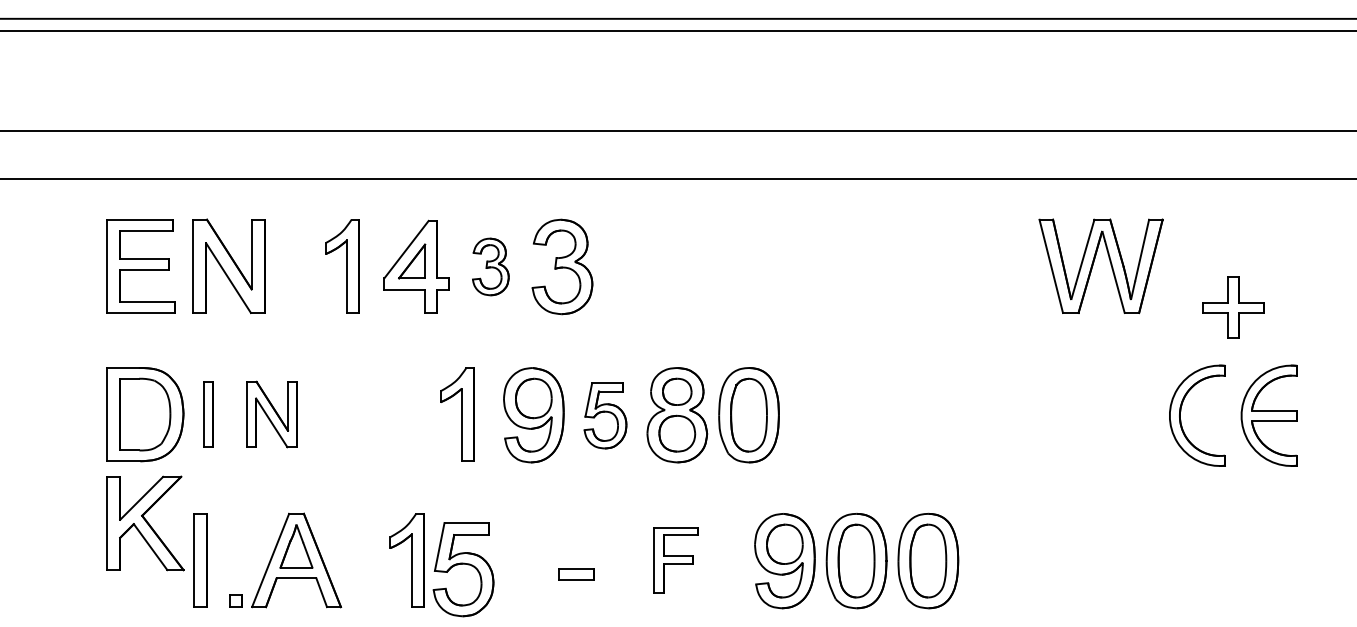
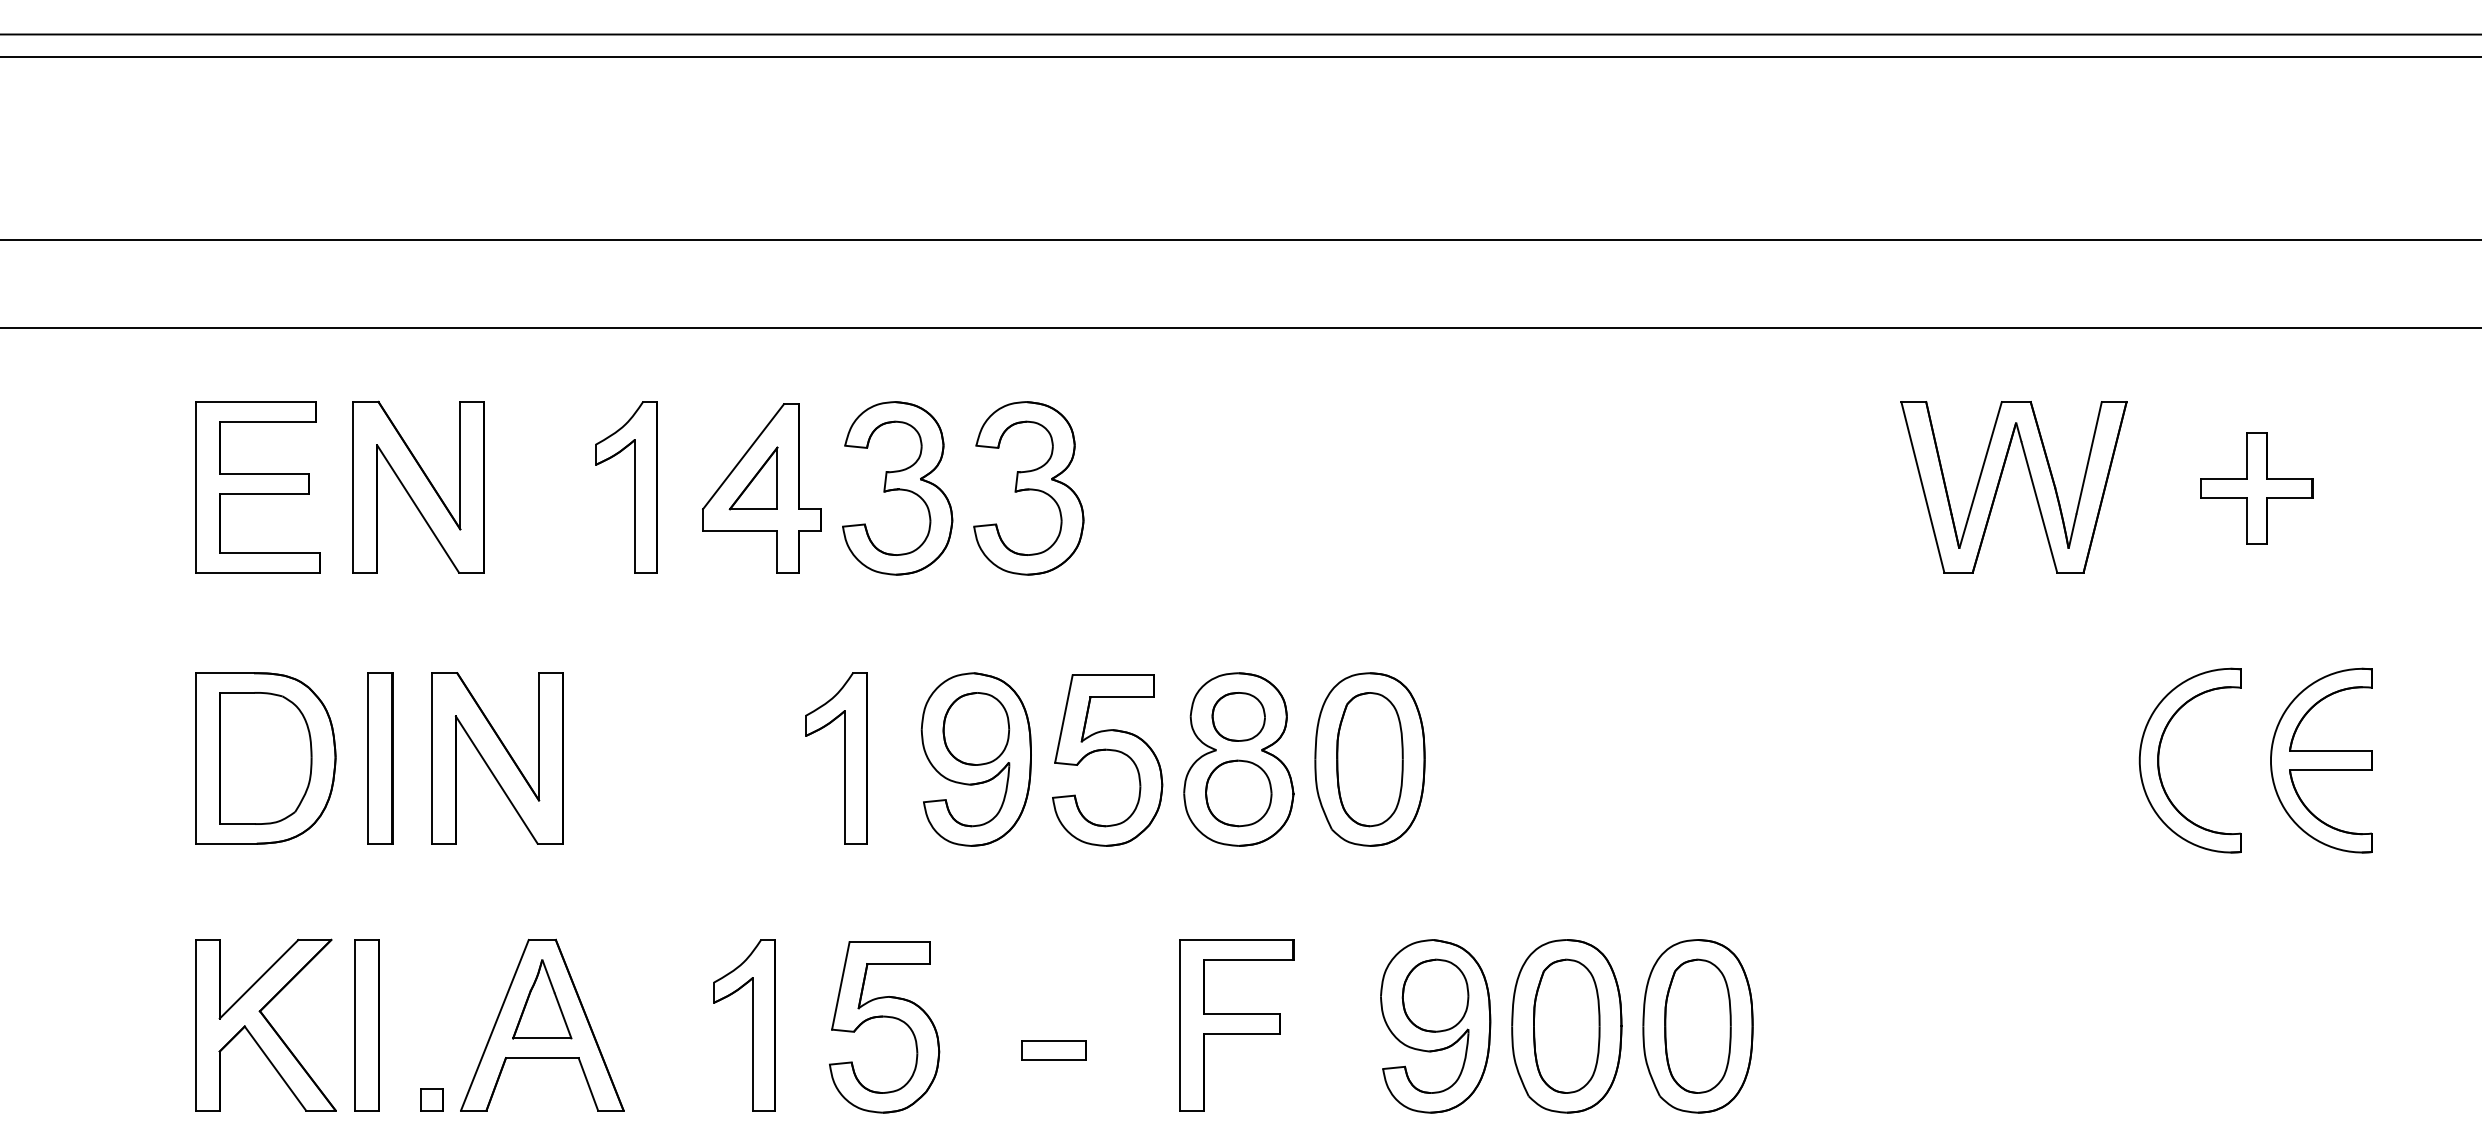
part: (490, 266) -> (897, 487), size x1.67
part: (1233, 307) -> (2256, 487), moved
part: (208, 414) -> (381, 758), size x1.43
part: (271, 414) -> (496, 758), size x1.43
part: (605, 415) -> (1107, 760), size x1.43
part: (145, 523) -> (266, 1025), moved
part: (675, 560) -> (1235, 1025), size x1.43
part: (463, 569) -> (884, 1027), moved

